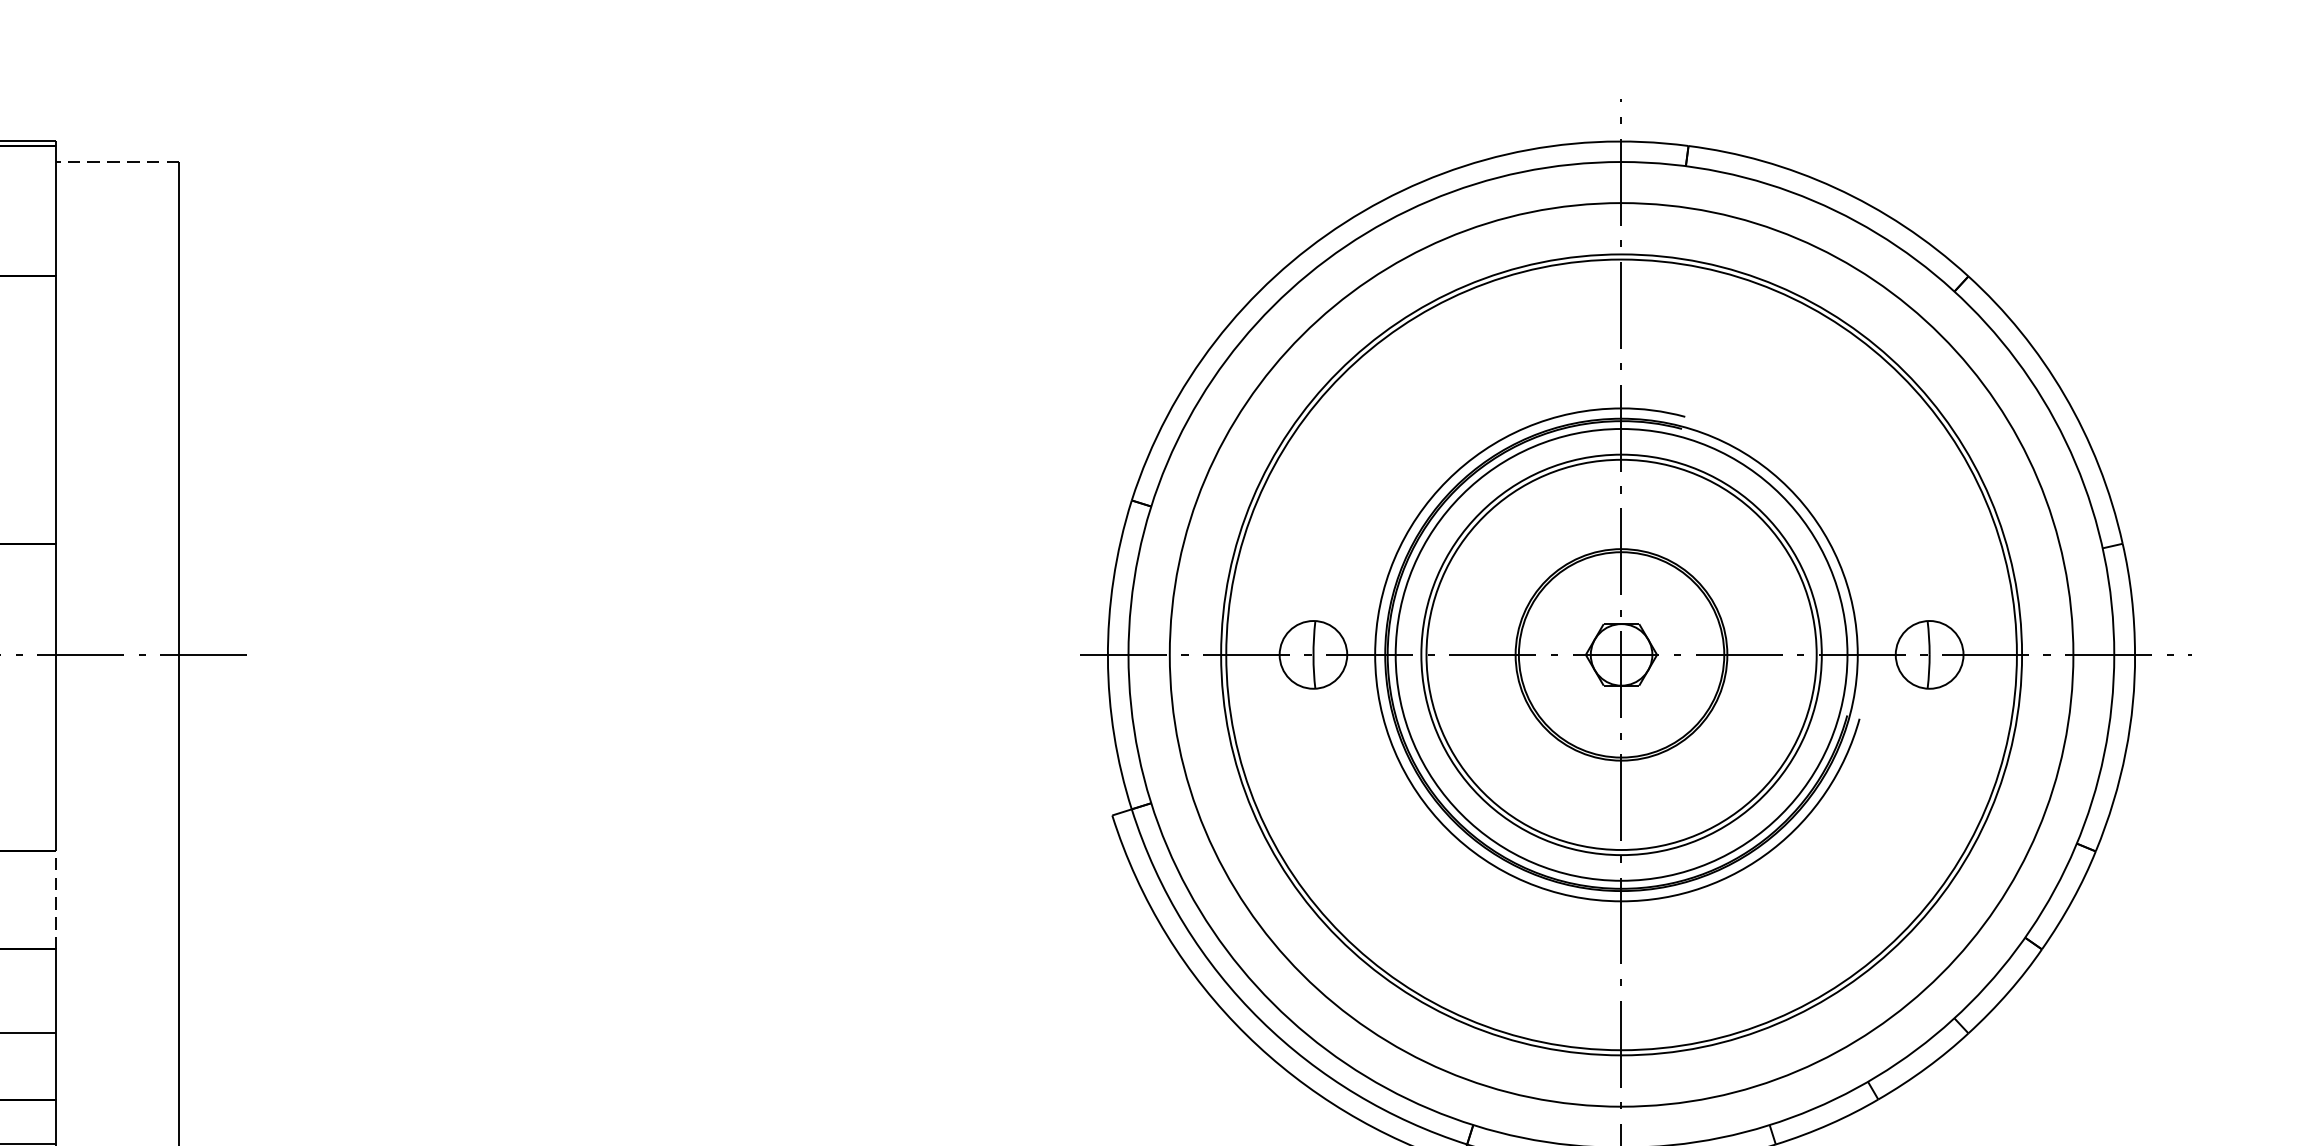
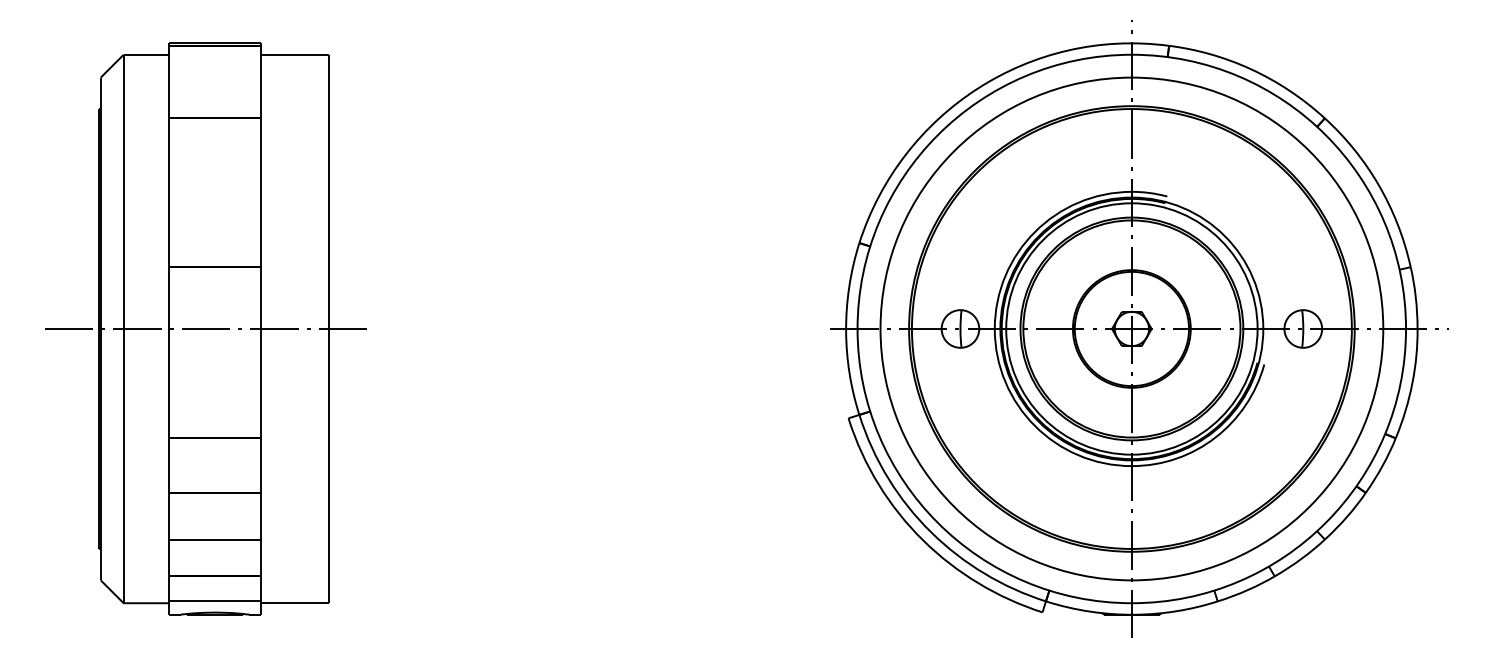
line: (116, 161) -> (294, 54), dashed -> solid
line: (55, 900) -> (260, 465), dashed -> solid

